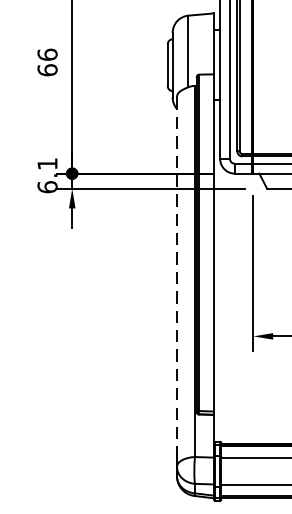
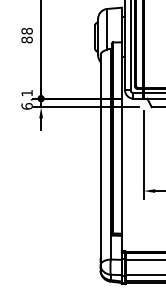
text: (46, 62) -> (26, 35), 66 -> 88
line: (176, 277) -> (100, 157), dashed -> solid

